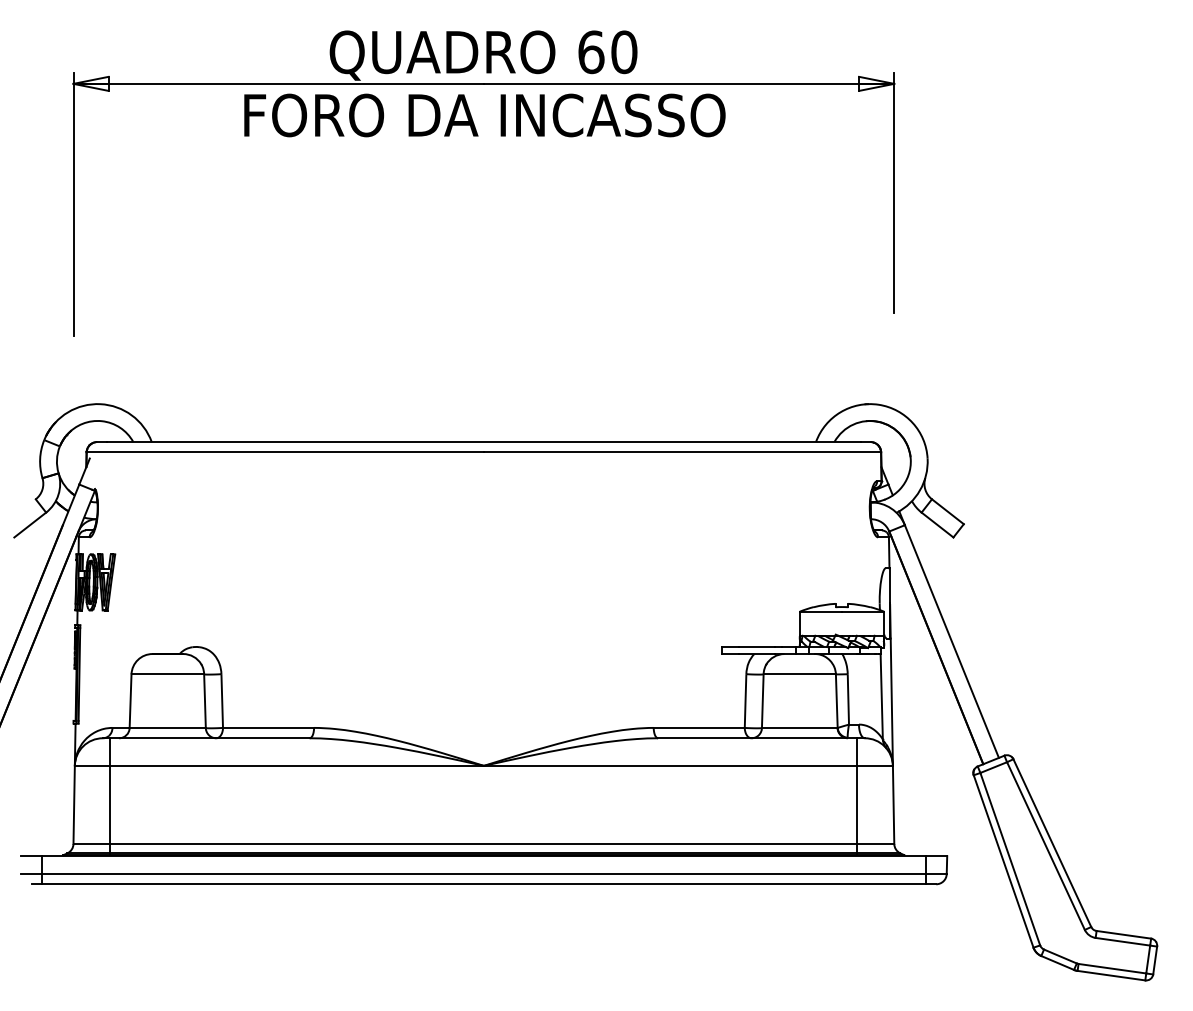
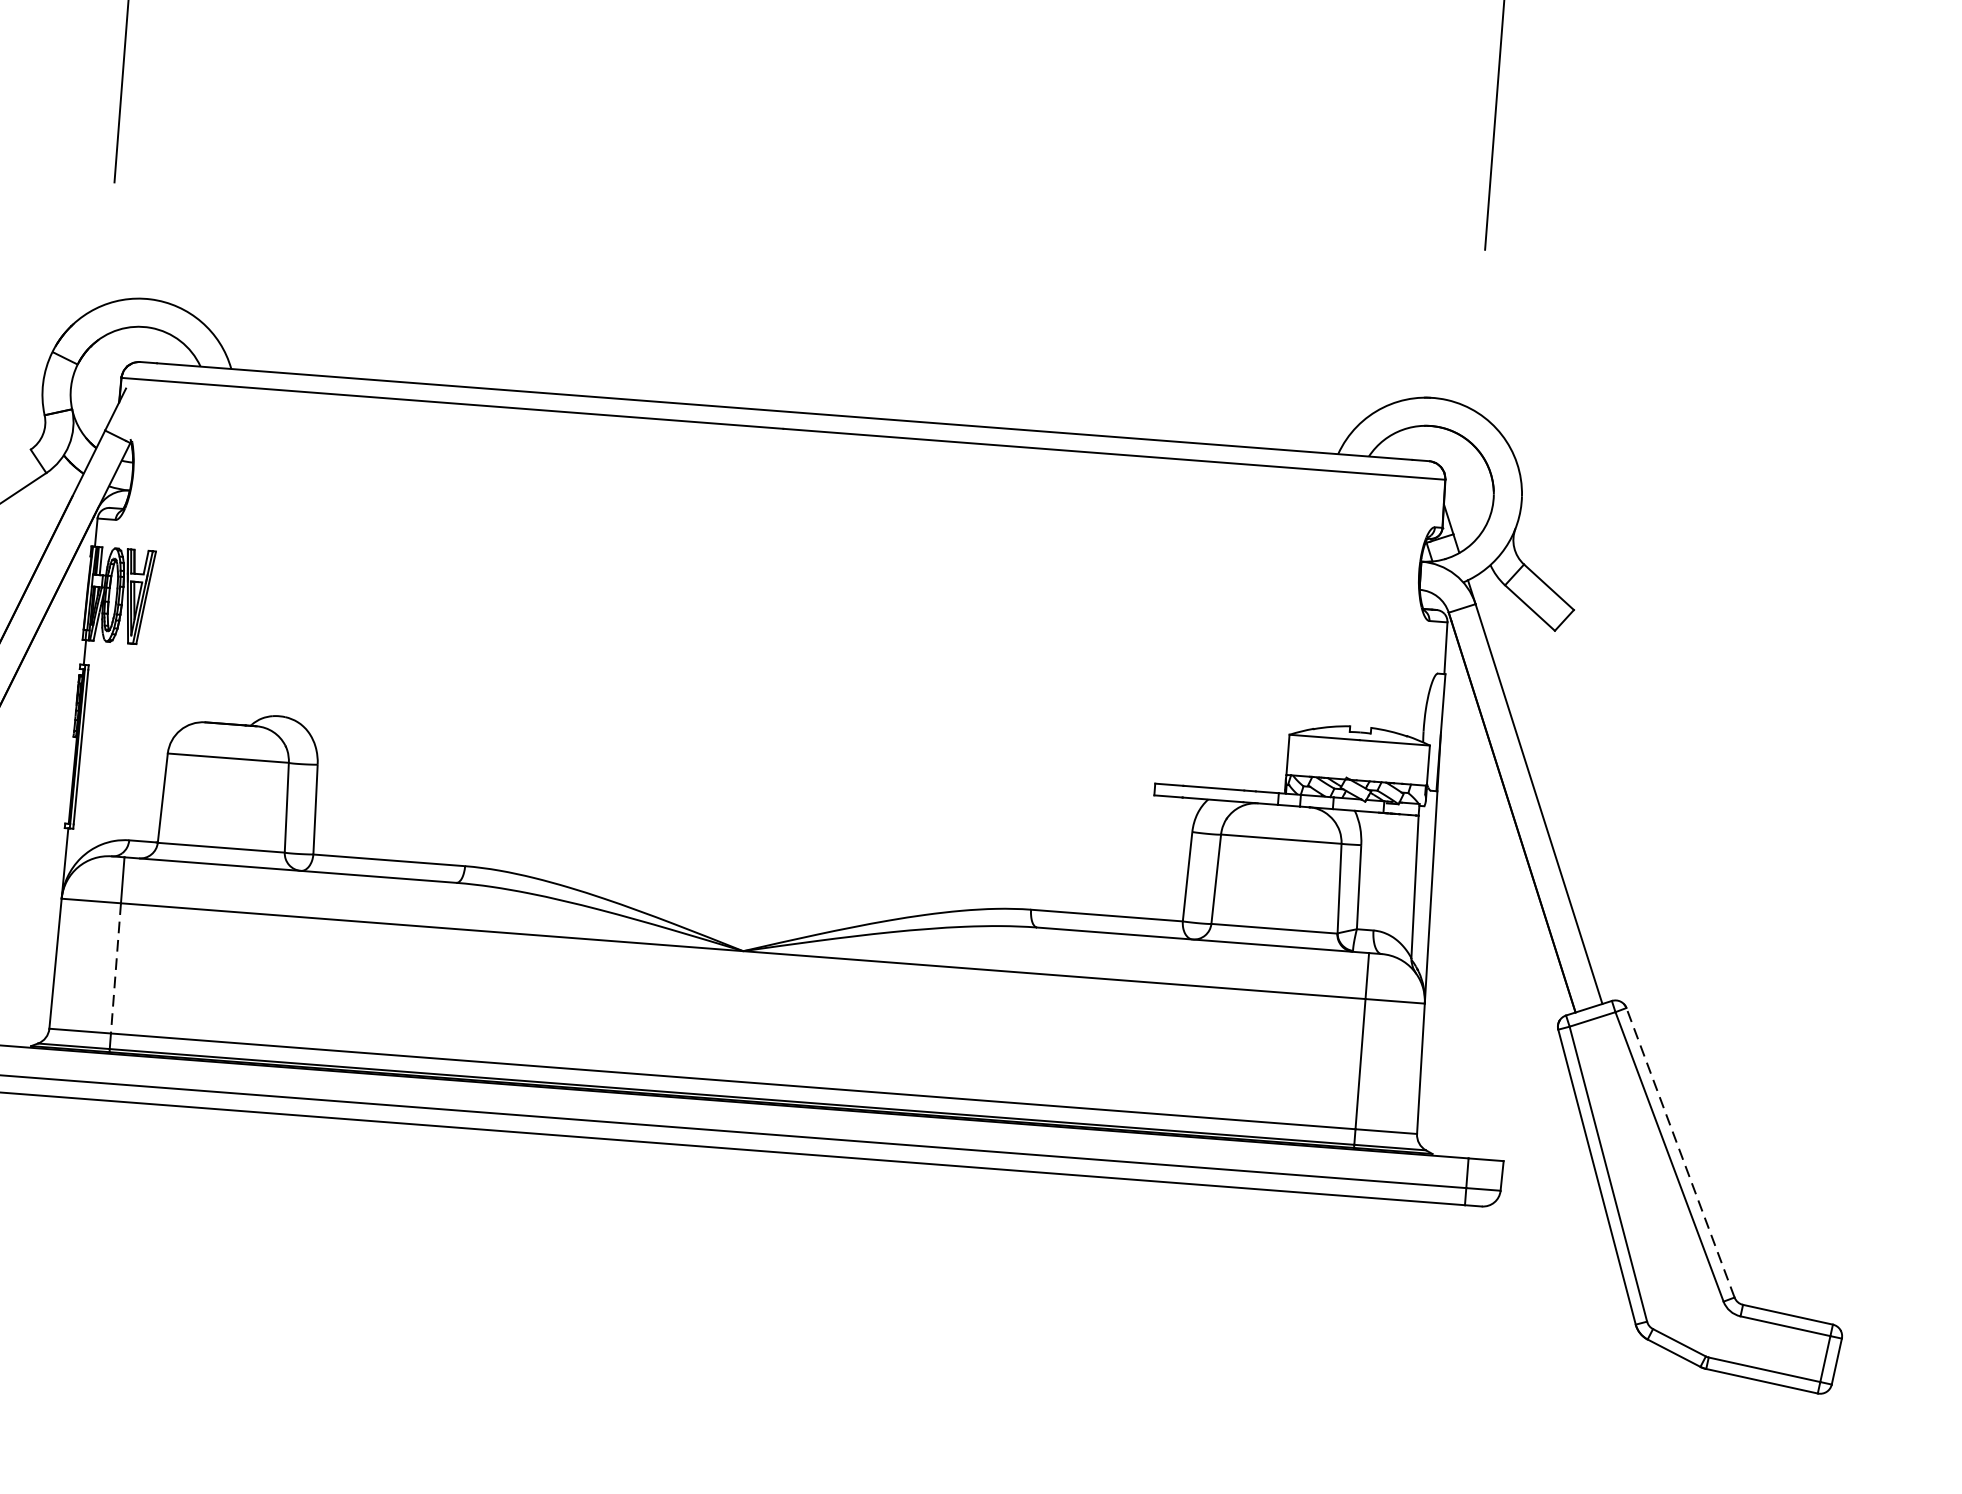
line: (110, 805) -> (115, 969), solid -> dashed
line: (1052, 842) -> (1680, 1151), solid -> dashed

